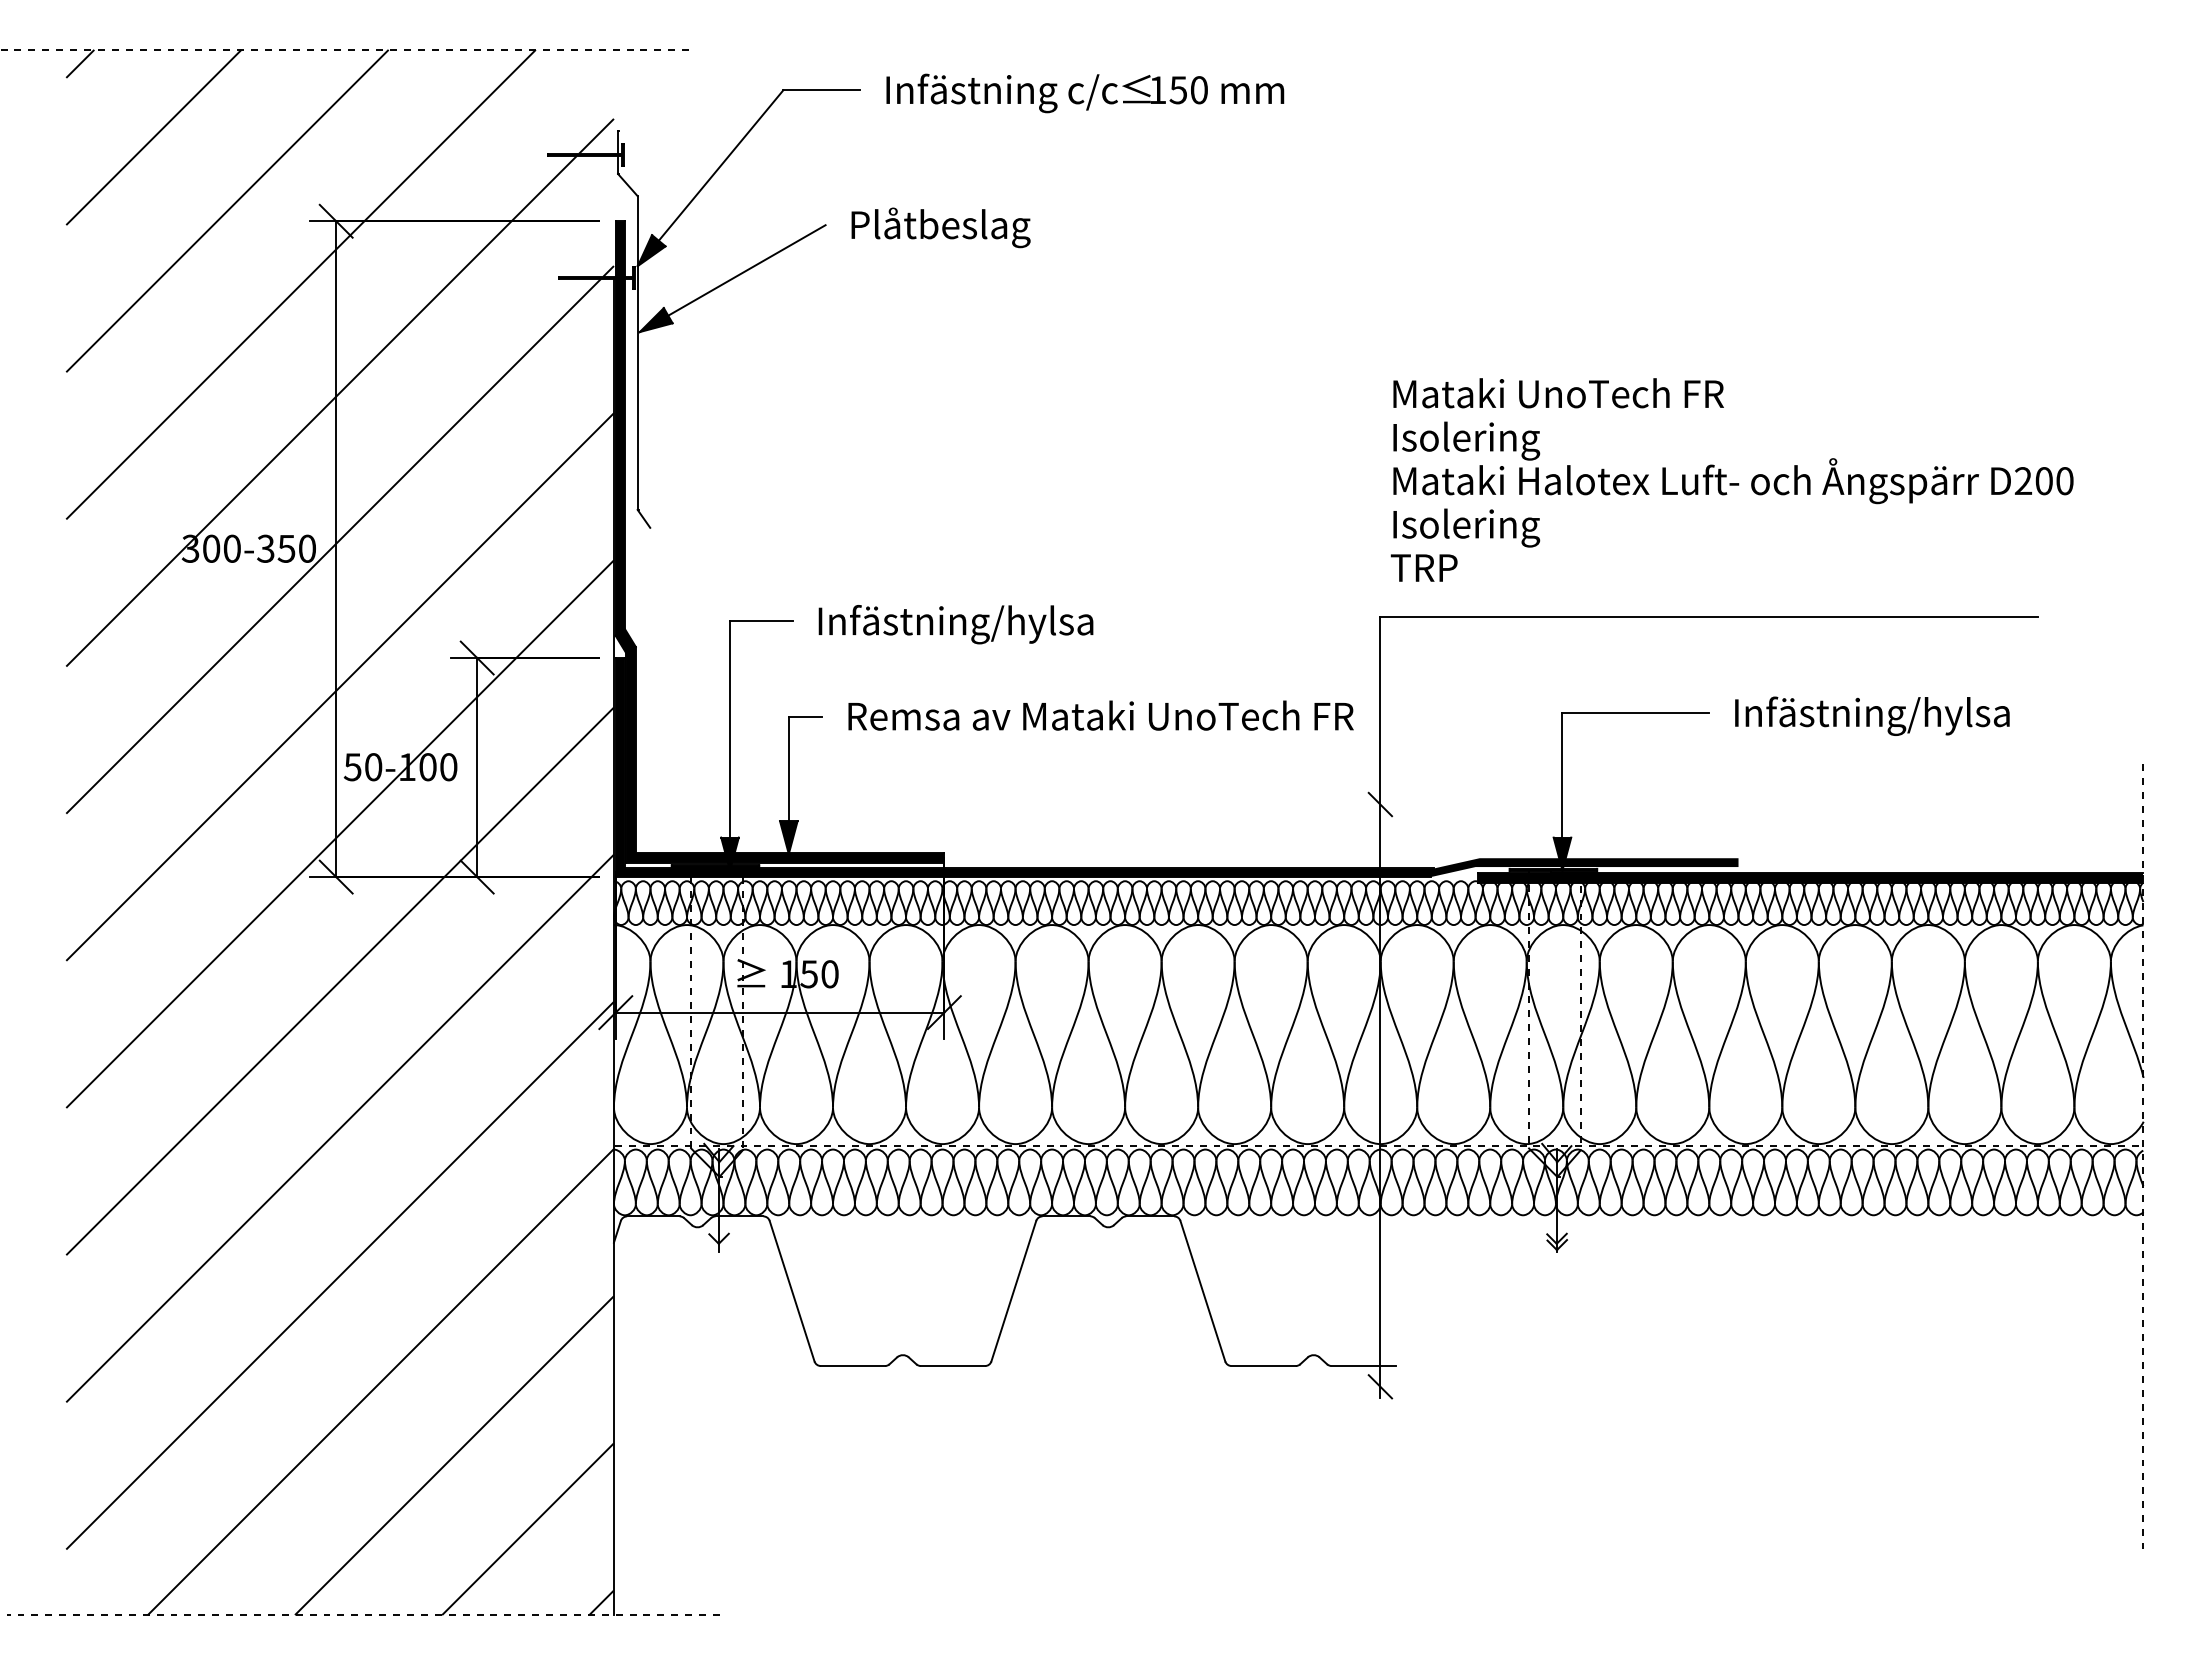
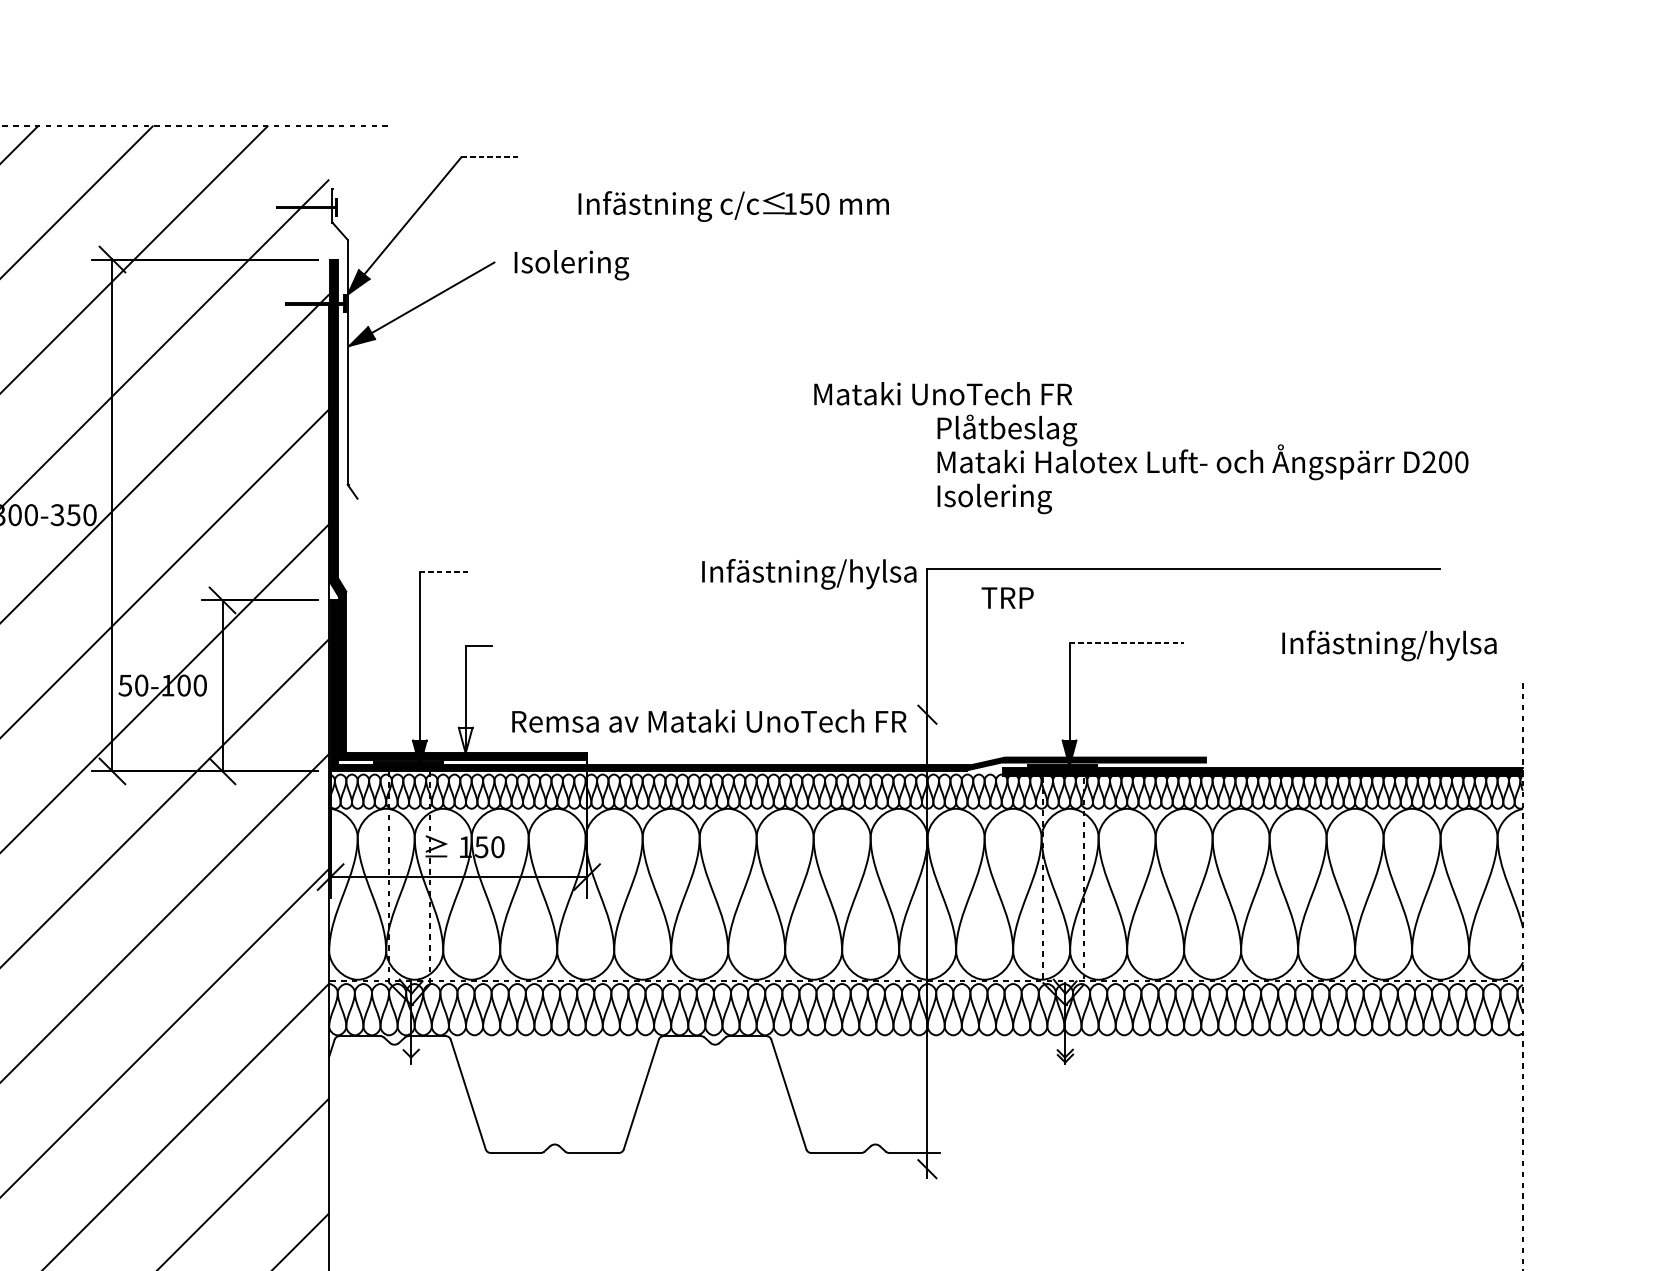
line: (821, 90) -> (491, 157), solid -> dashed
text: (1085, 93) -> (733, 206), moved
text: (942, 227) -> (585, 264), Plåtbeslag -> Isolering
text: (1558, 393) -> (943, 393), moved
text: (1484, 440) -> (1008, 430), Isolering -> Plåtbeslag
text: (1423, 567) -> (1007, 597), moved
line: (761, 621) -> (444, 571), solid -> dashed
text: (955, 624) -> (808, 574), moved
line: (1636, 713) -> (1127, 643), solid -> dashed
text: (1100, 715) -> (708, 720), moved
text: (1872, 715) -> (1389, 645), moved
fill: (788, 837) -> (465, 740), removed

